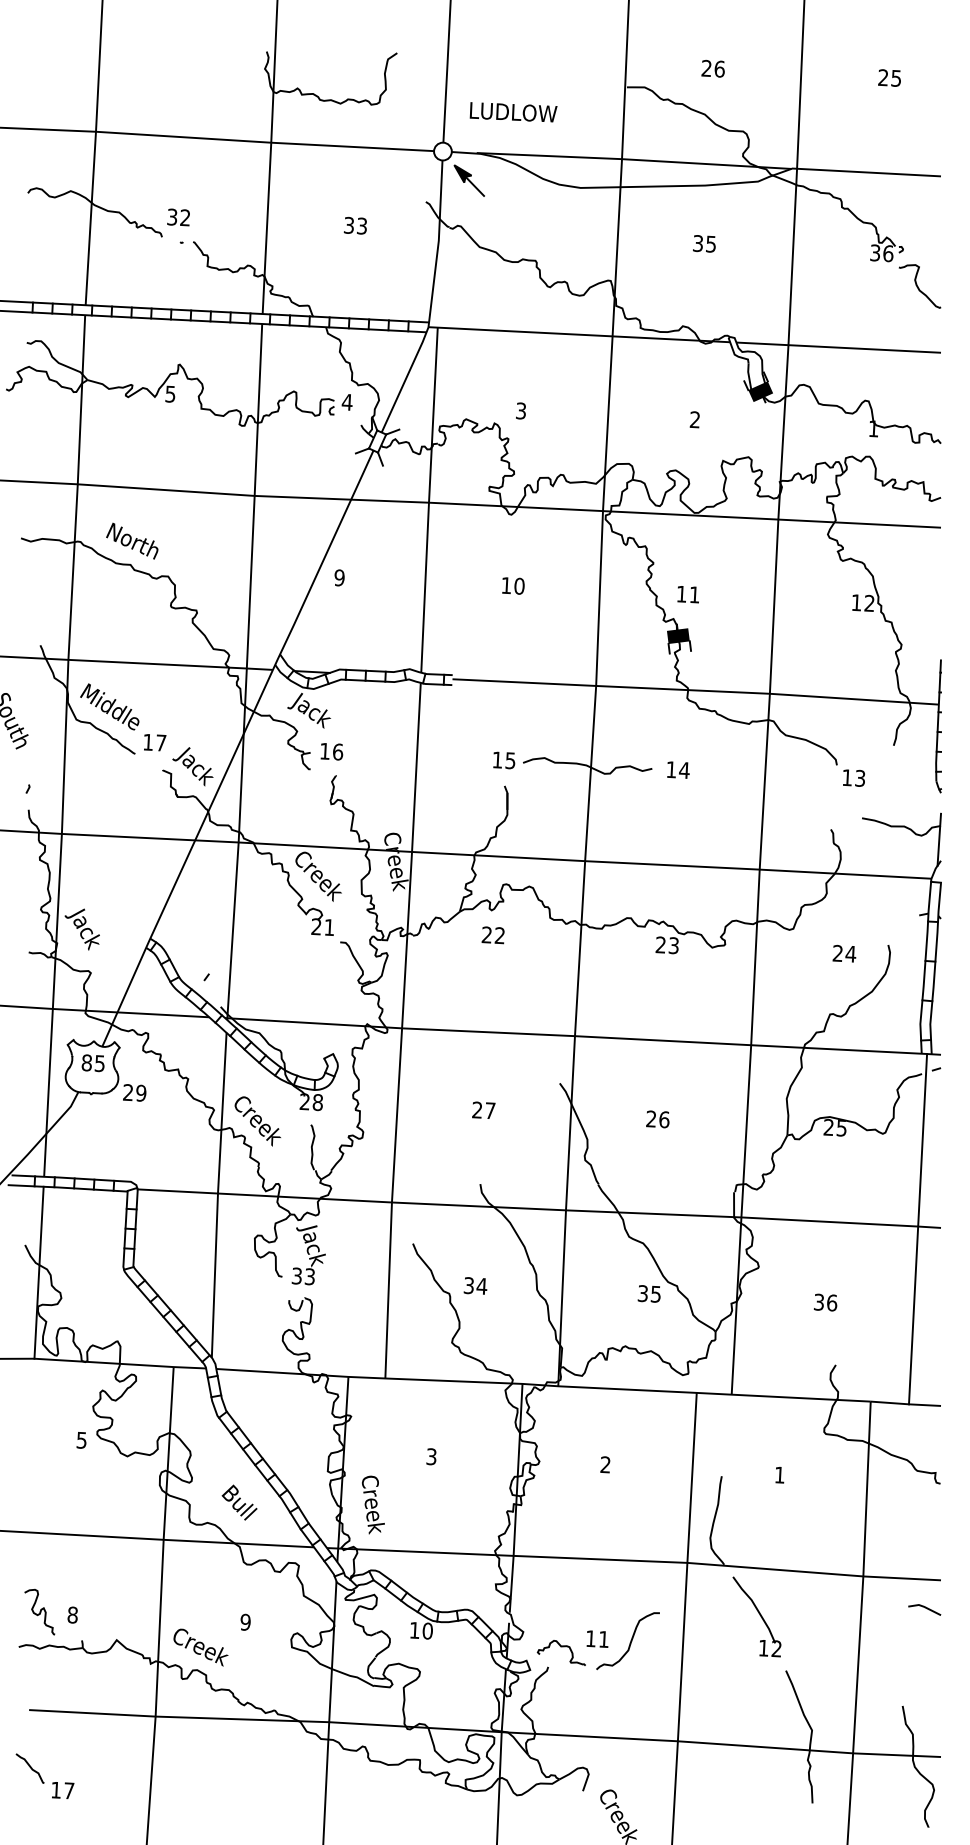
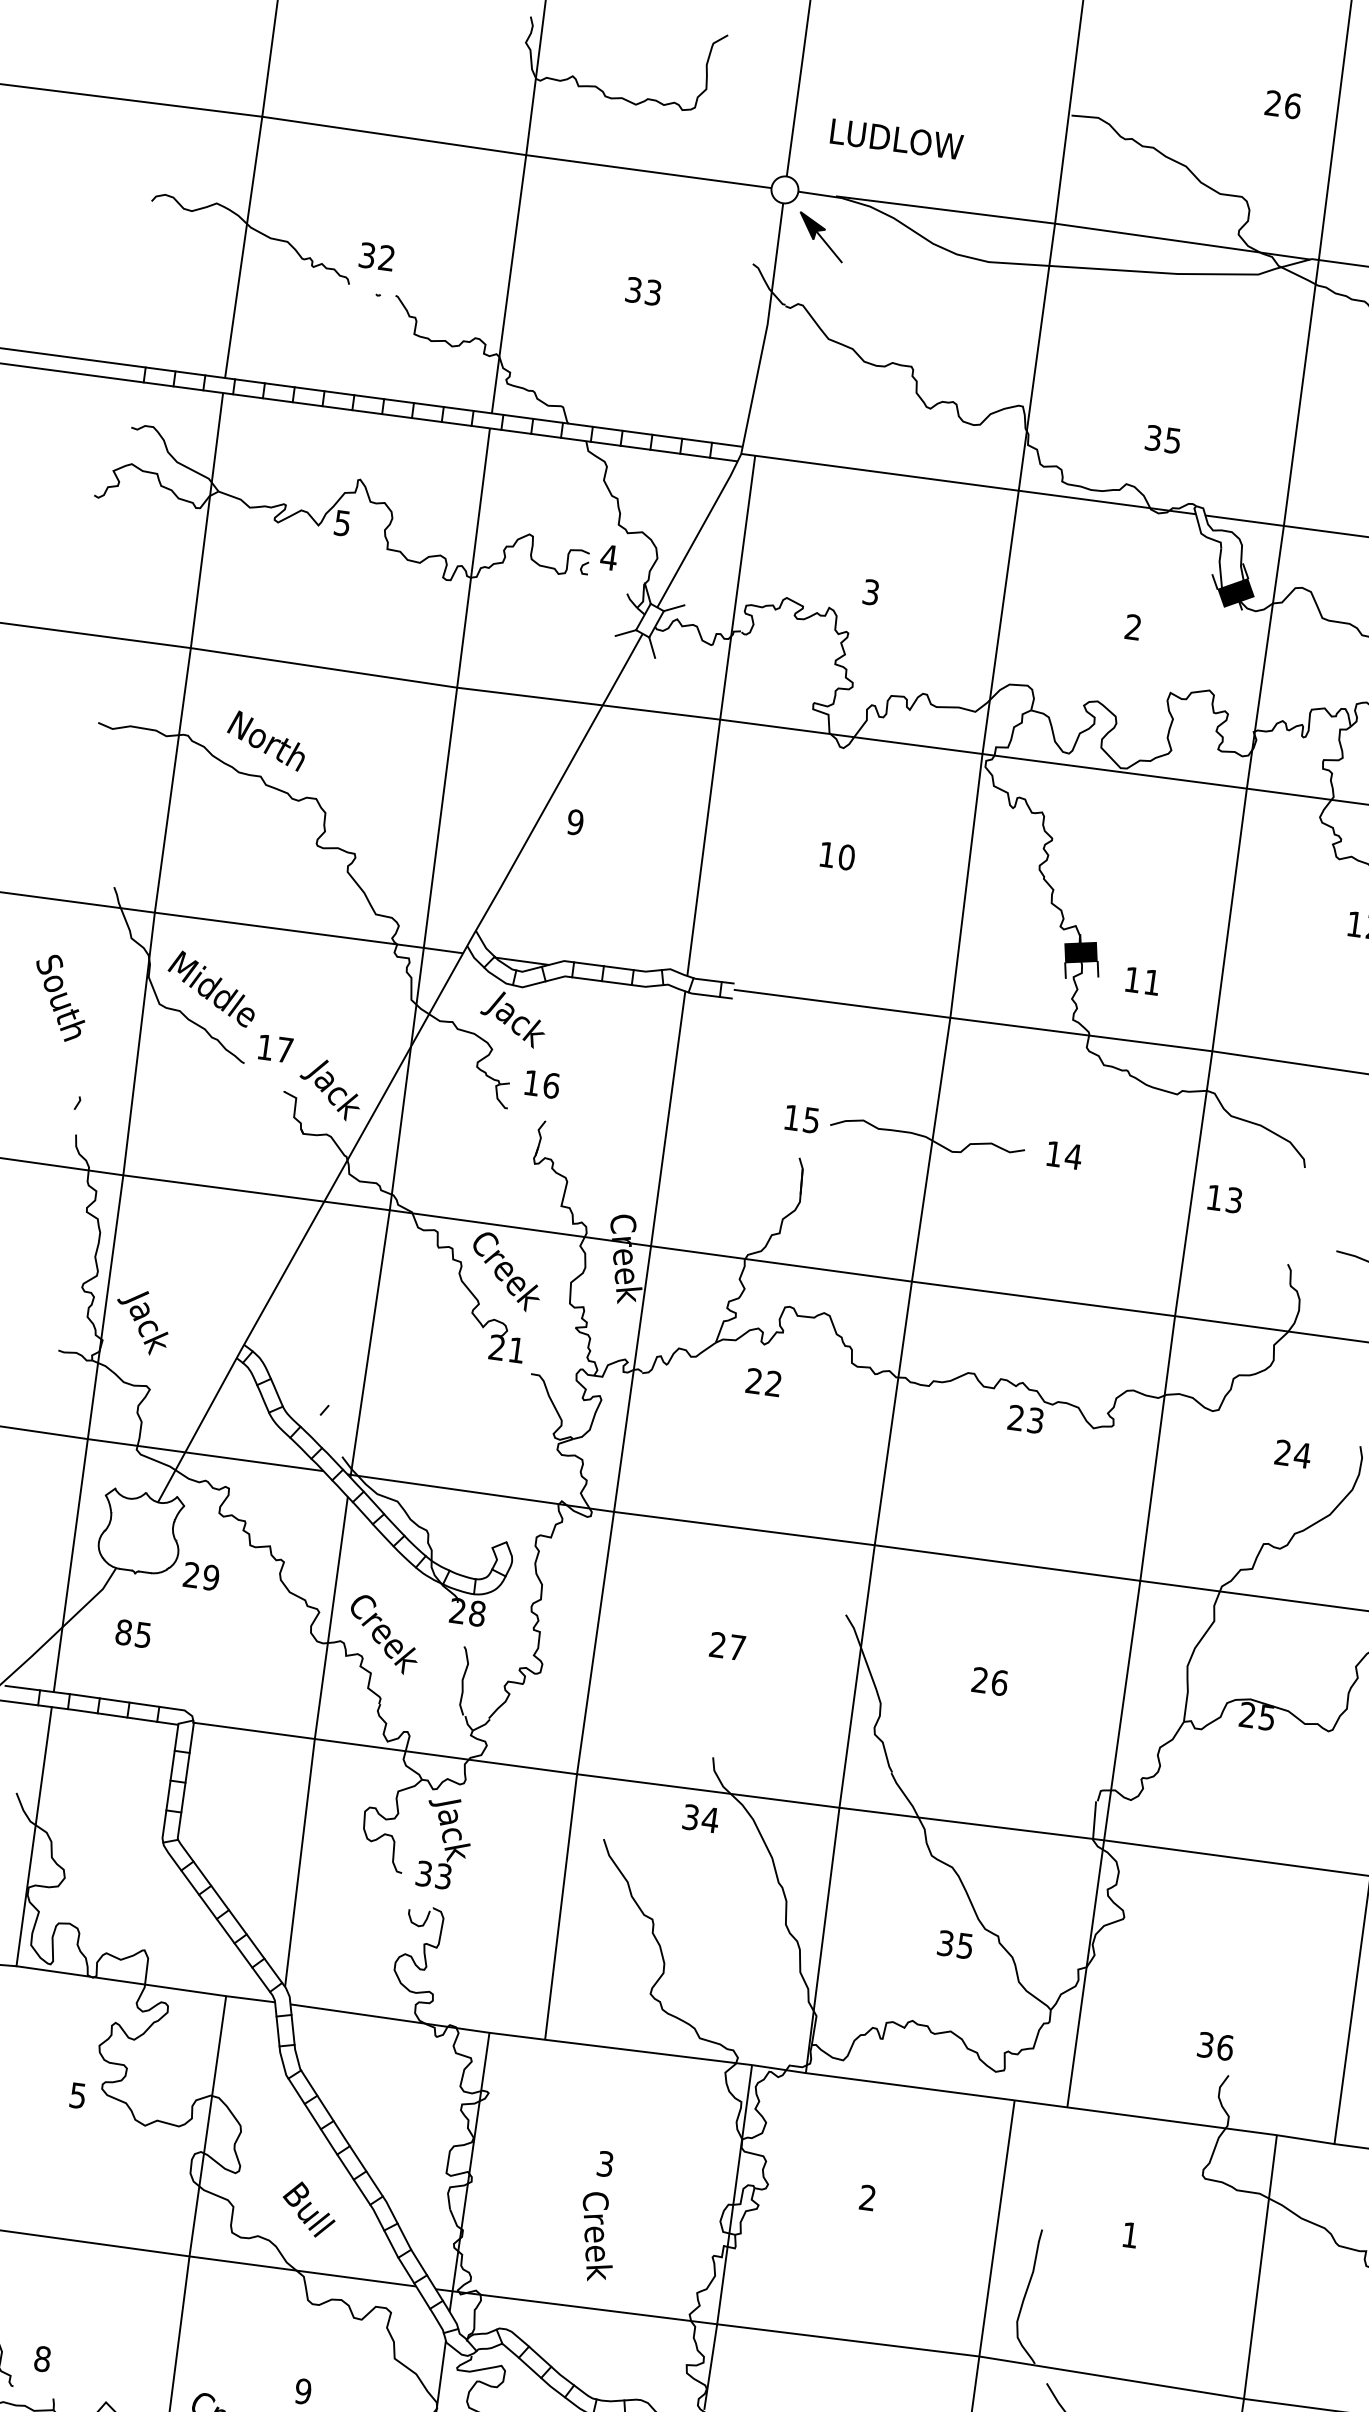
text: (712, 68) -> (1282, 104), moved
text: (704, 243) -> (1163, 438), moved
text: (687, 594) -> (1141, 981), moved
text: (853, 777) -> (1224, 1198), moved
text: (92, 1063) -> (132, 1634), moved
text: (475, 1285) -> (700, 1817), moved
text: (825, 1302) -> (1215, 2046), moved
text: (373, 1504) -> (597, 2236), moved

